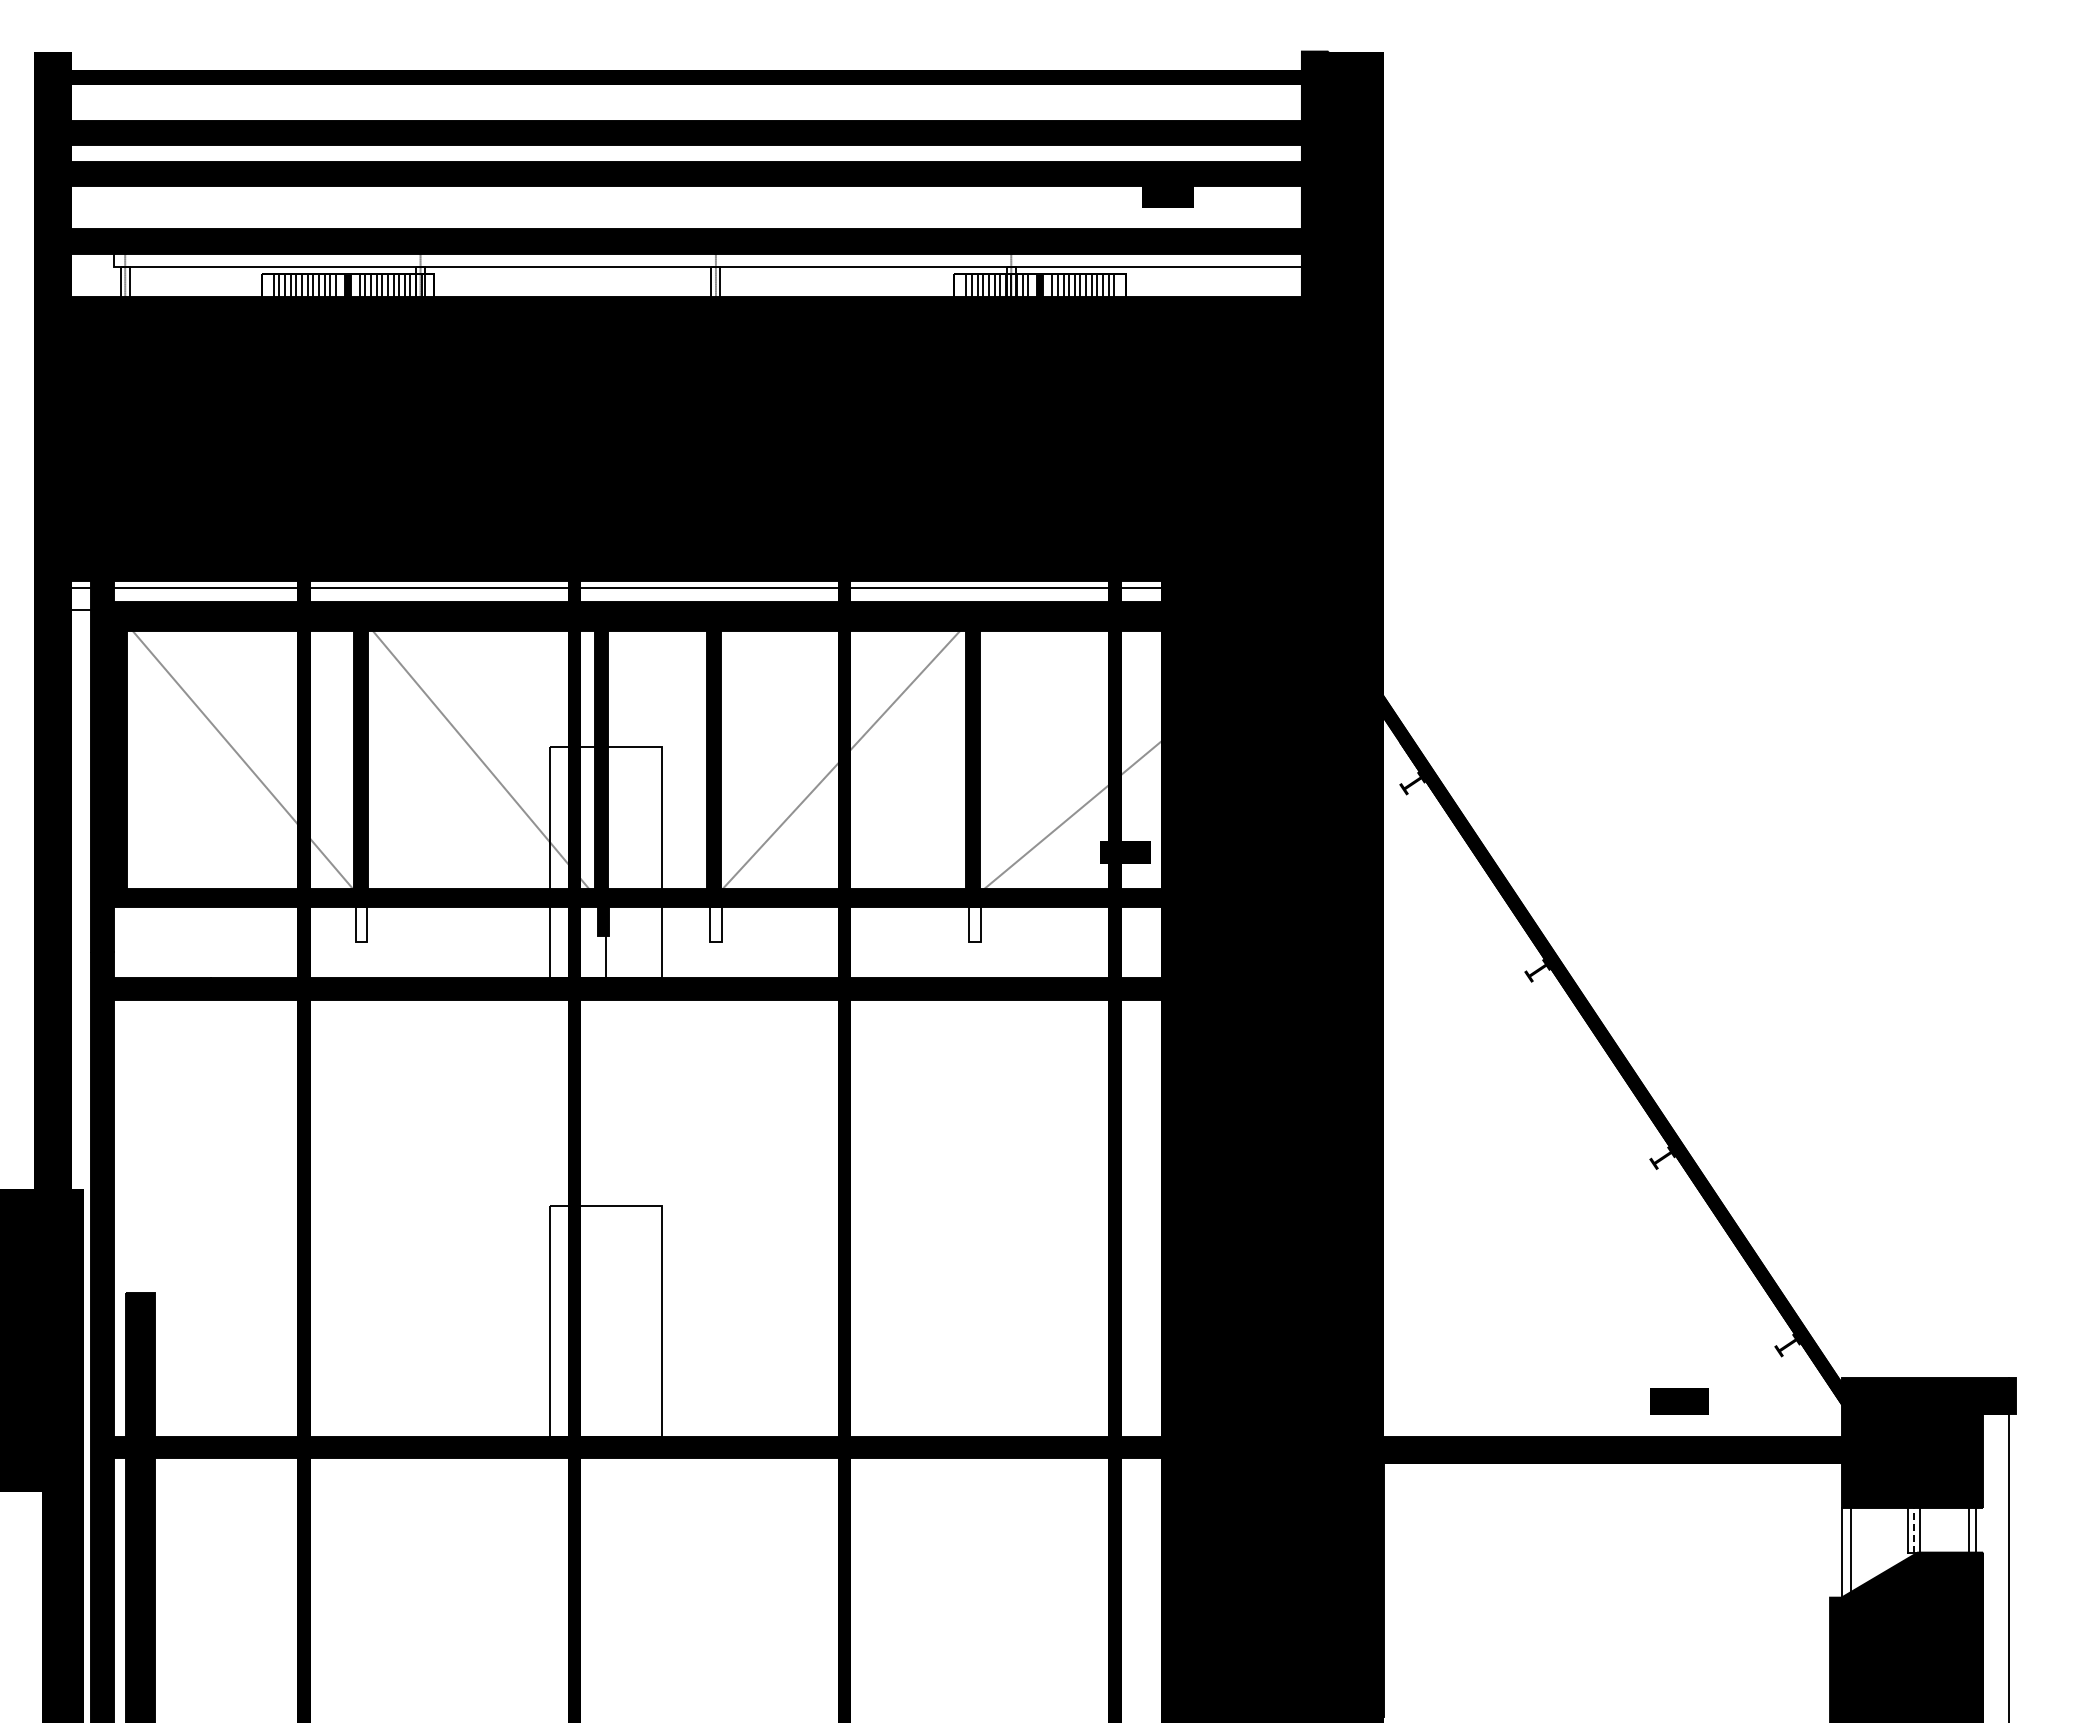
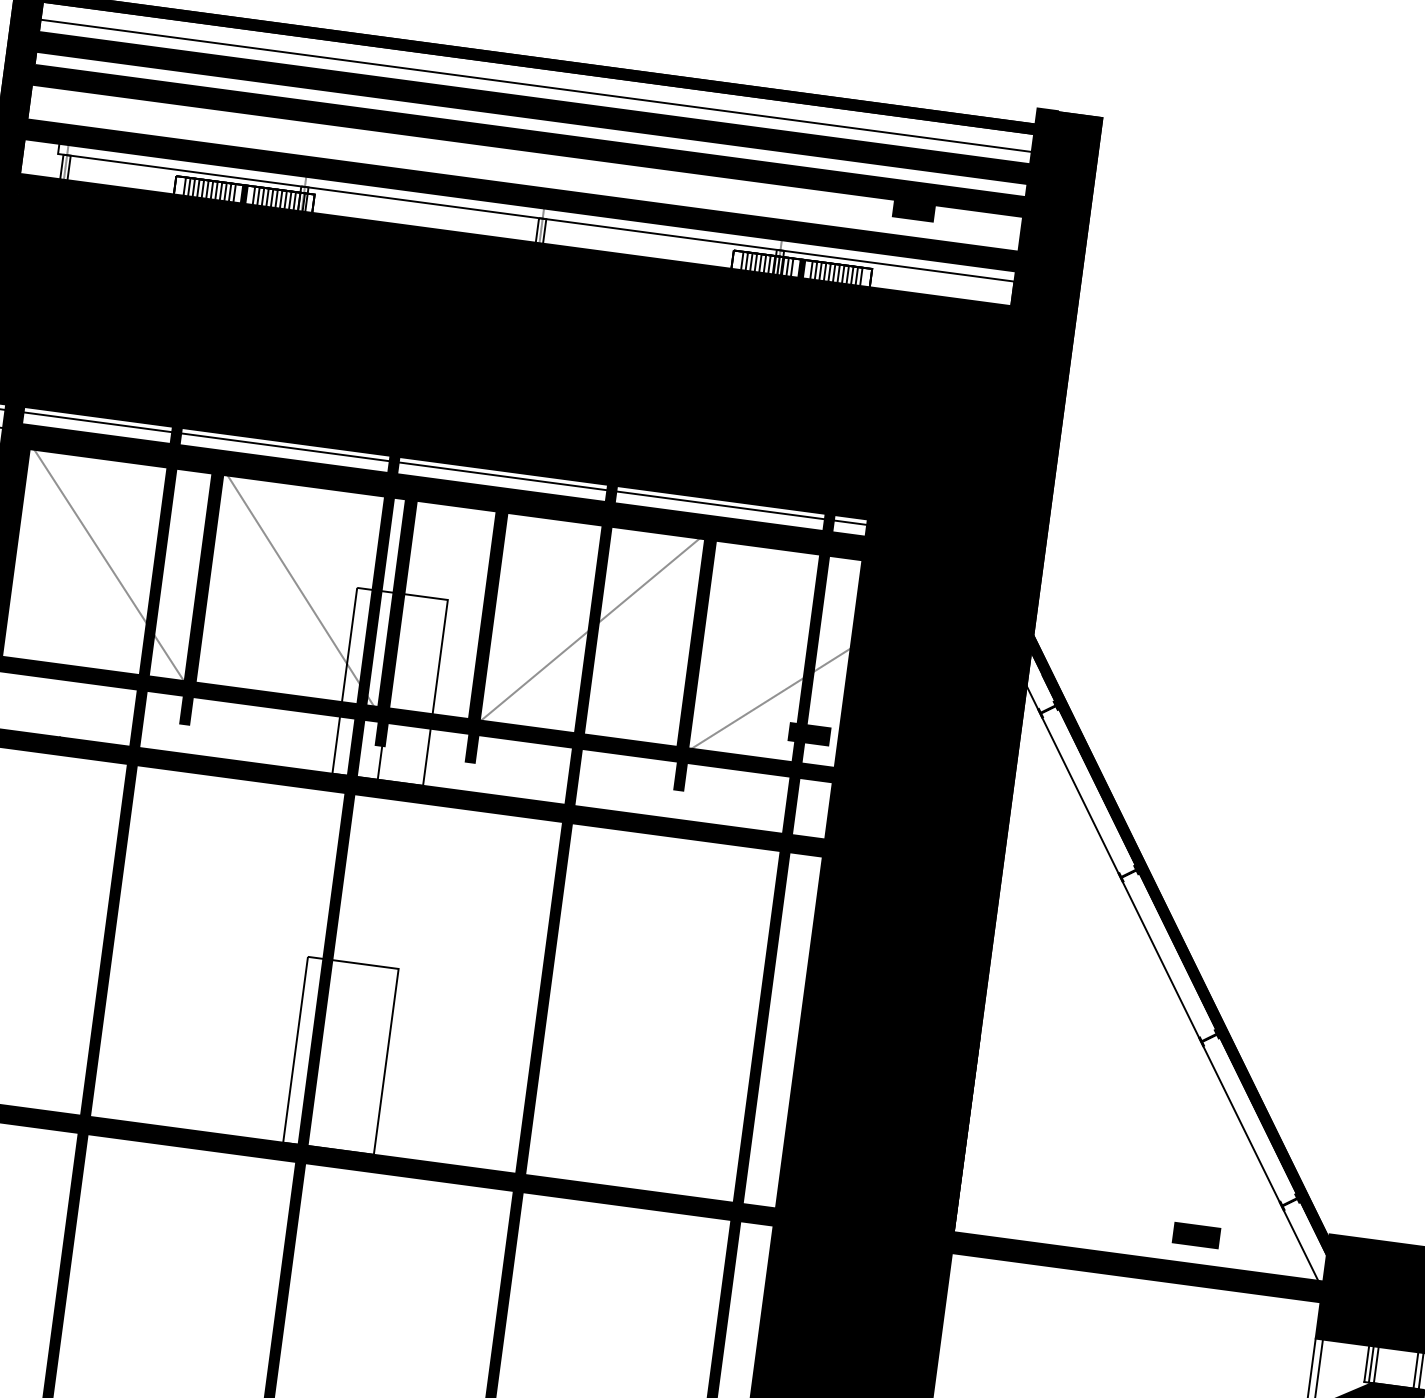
line: (699, 105) -> (546, 87), added
fill: (360, 924) -> (185, 710), added
fill: (715, 924) -> (471, 748), added
fill: (974, 924) -> (680, 776), added
line: (1611, 1100) -> (1174, 986), added
line: (1913, 1530) -> (1371, 1364), dashed -> solid

